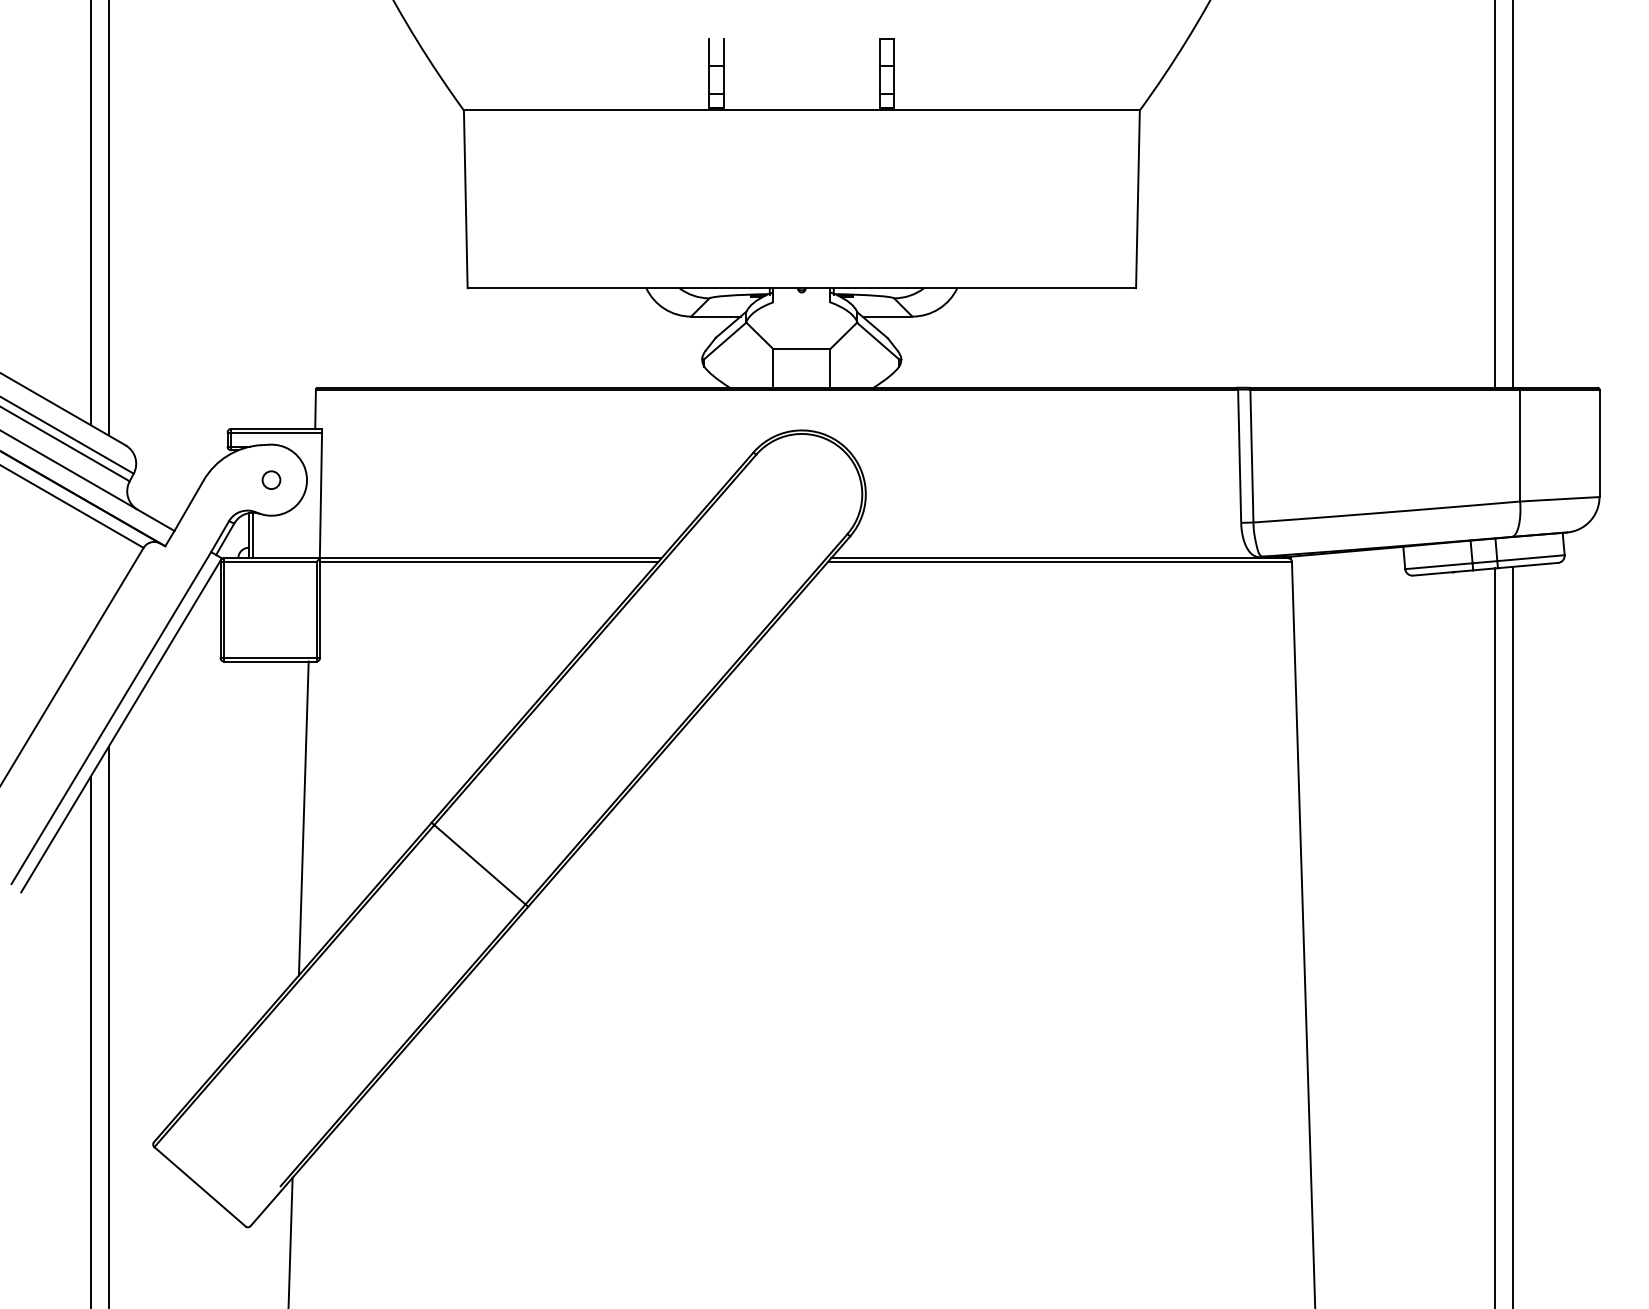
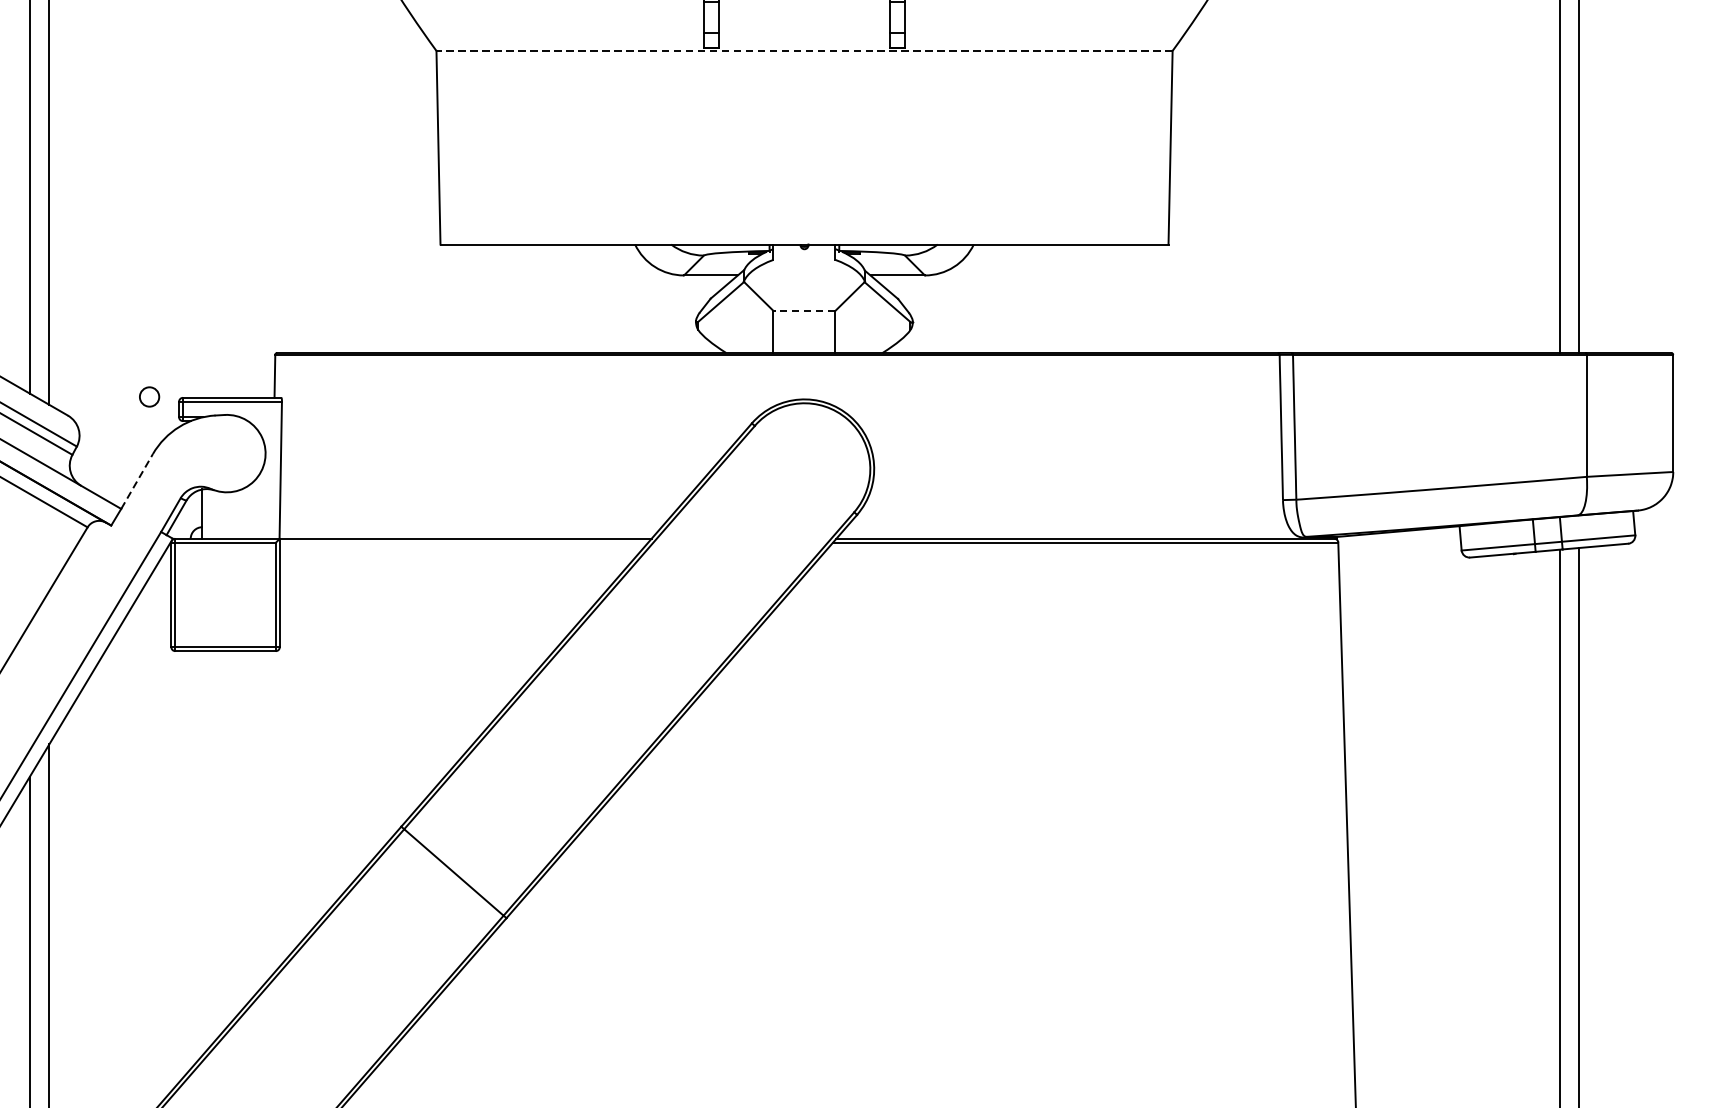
line: (801, 110) -> (804, 50), solid -> dashed
line: (801, 349) -> (804, 311), solid -> dashed
circle: (271, 479) -> (149, 396), moved
line: (189, 505) -> (137, 481), solid -> dashed
line: (252, 535) -> (206, 513), removed
line: (489, 561) -> (464, 542), removed
line: (303, 818) -> (261, 822), removed

